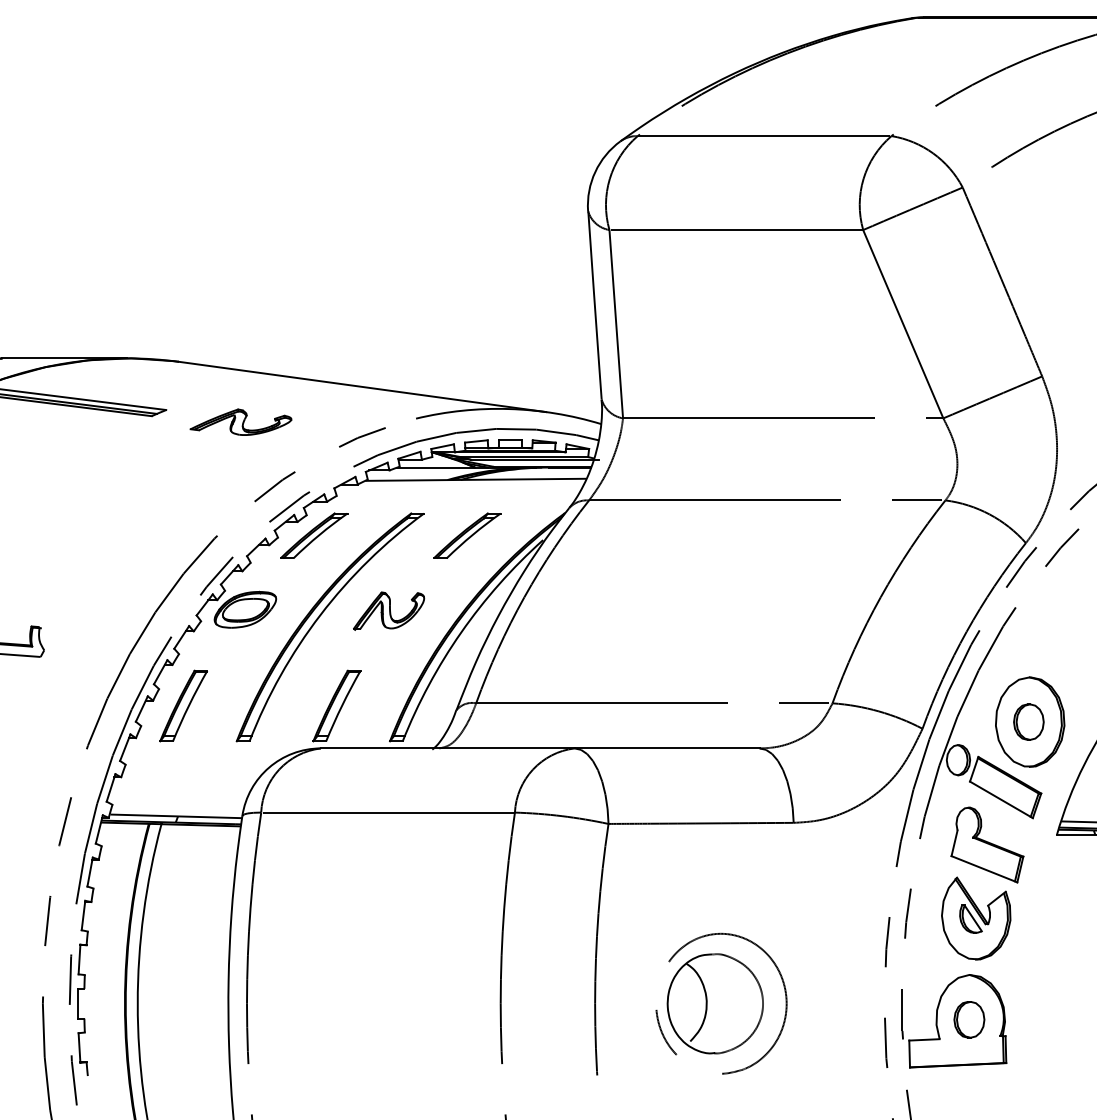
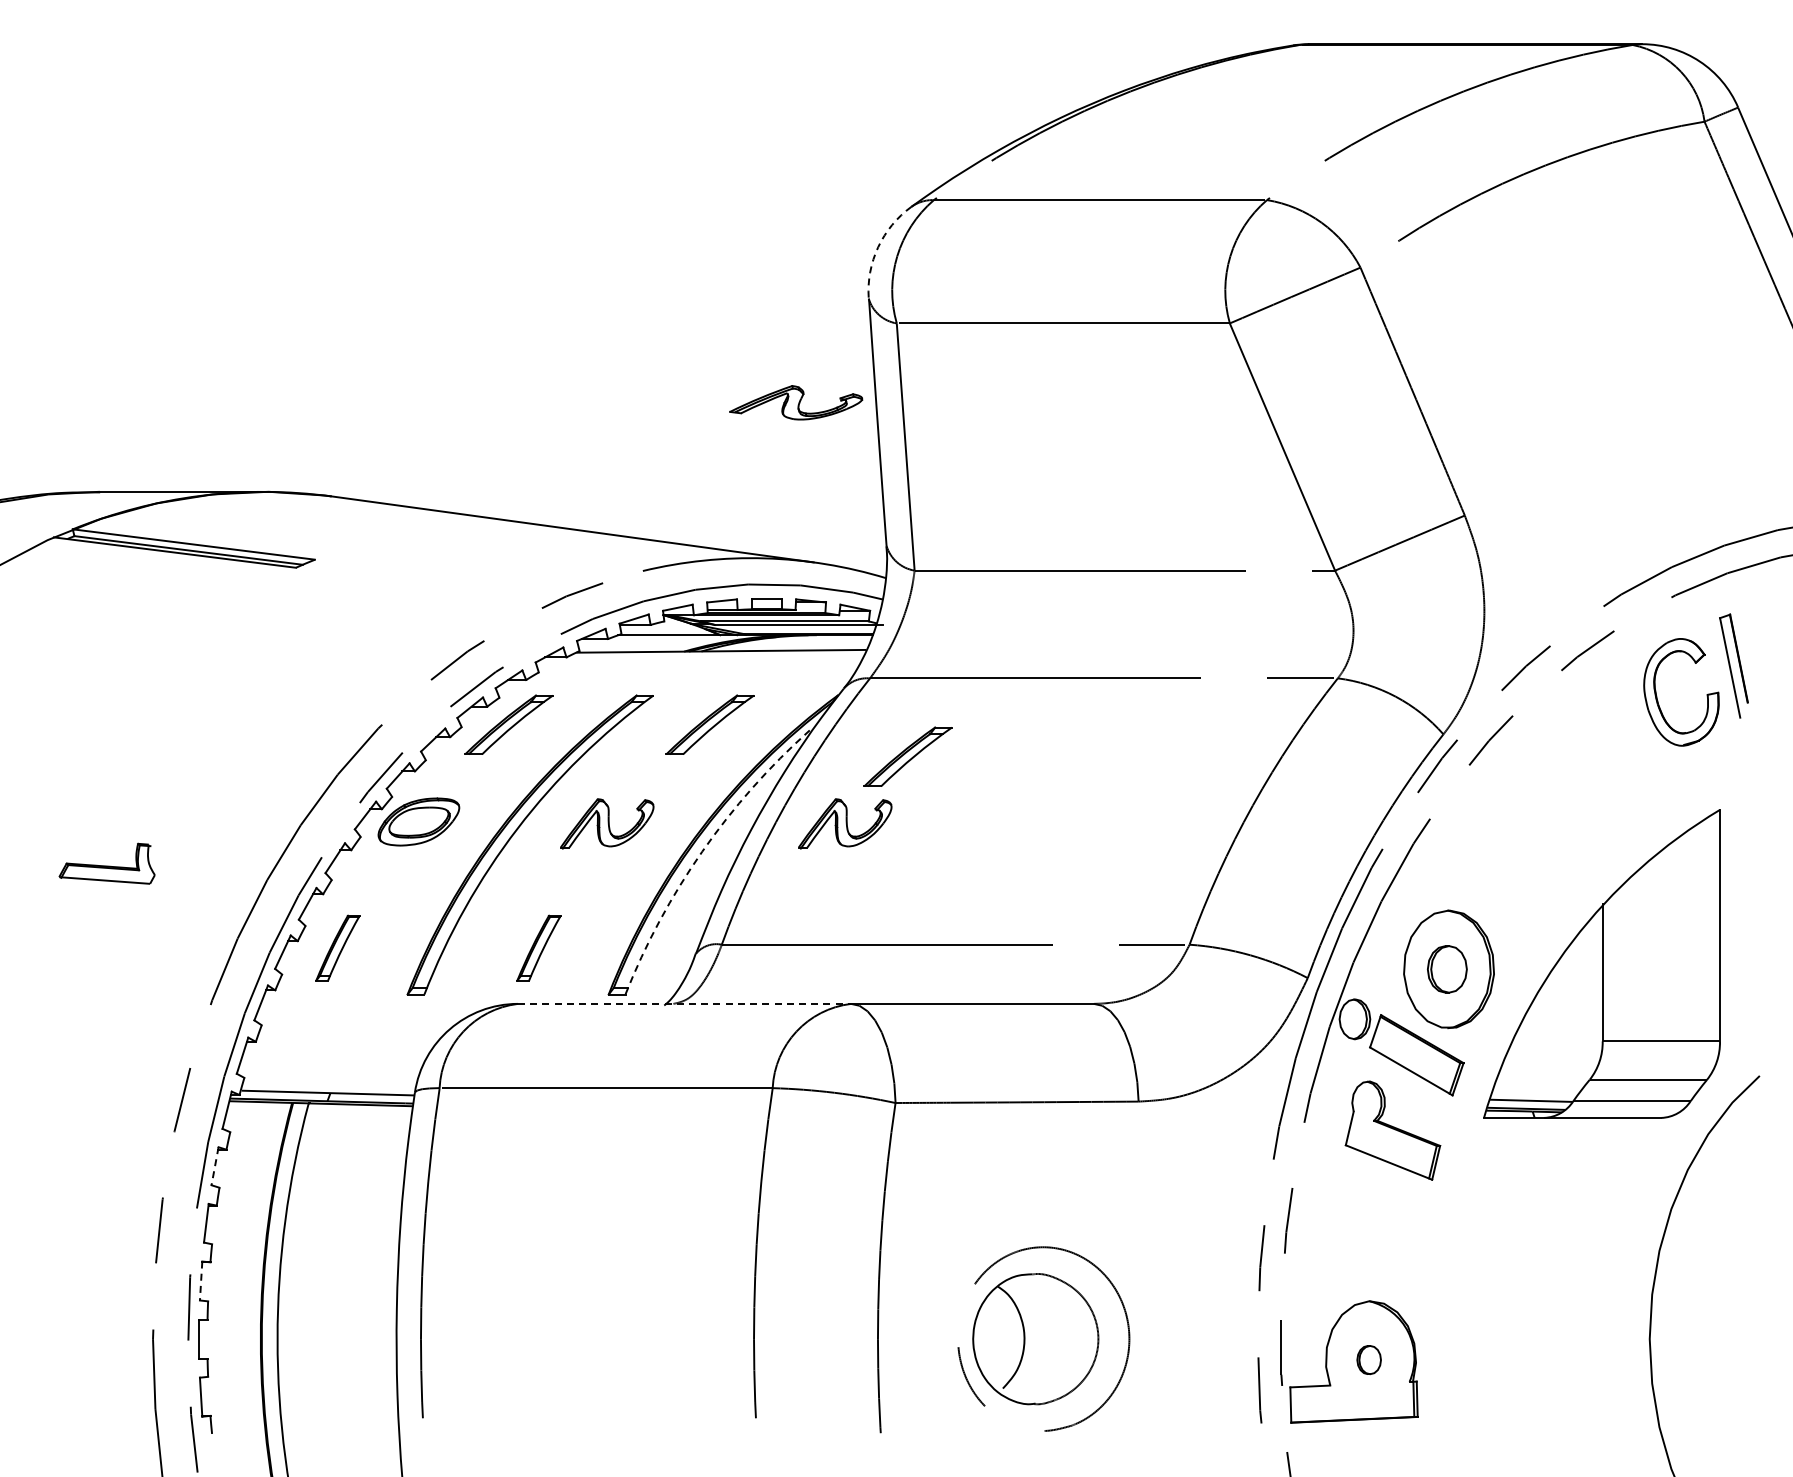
arc: (595, 172) -> (878, 247), solid -> dashed
part: (241, 422) -> (796, 402), moved
part: (617, 559) -> (907, 756), added
part: (570, 611) -> (845, 823), added
arc: (461, 632) -> (702, 851), solid -> dashed
part: (183, 705) -> (337, 947), size x0.7
part: (336, 705) -> (538, 947), size x0.7
line: (447, 748) -> (684, 1003), solid -> dashed
line: (89, 872) -> (214, 1166), solid -> dashed
part: (976, 918) -> (1378, 1227), removed
line: (79, 959) -> (201, 1281), solid -> dashed
part: (968, 1019) -> (1368, 1359), size x0.6

